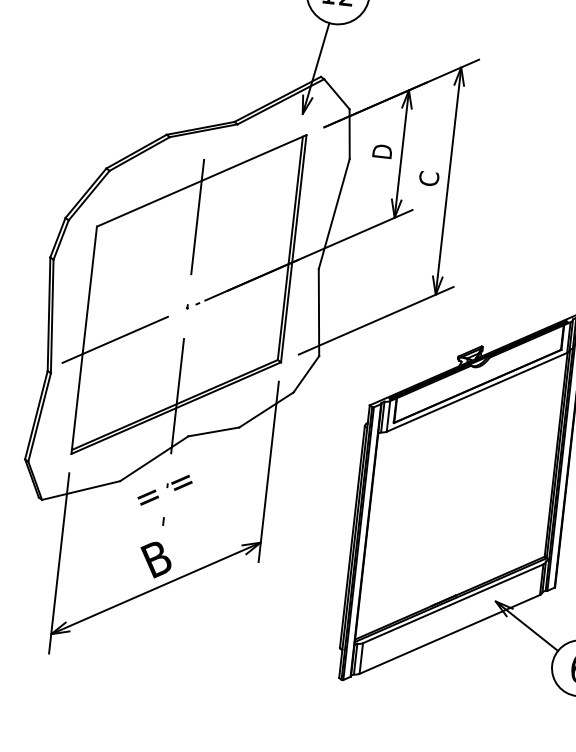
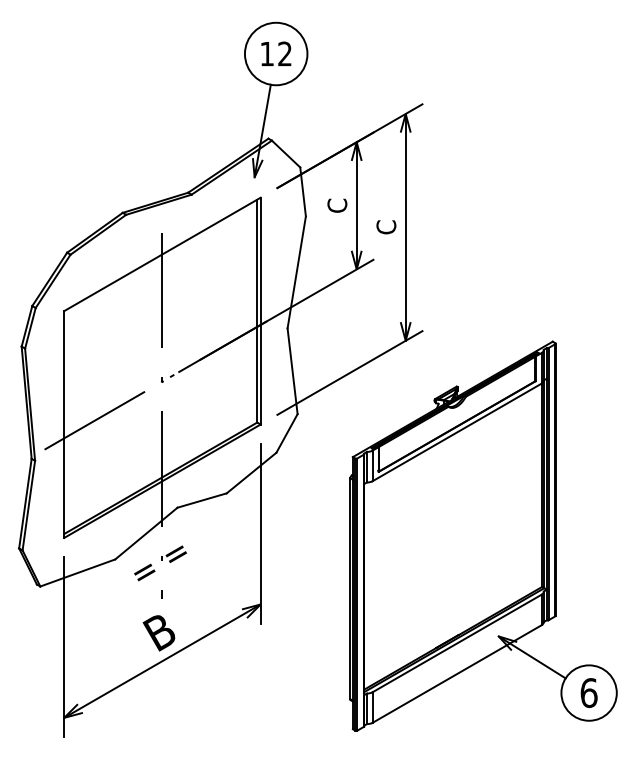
text: (382, 151) -> (337, 205), D -> C

